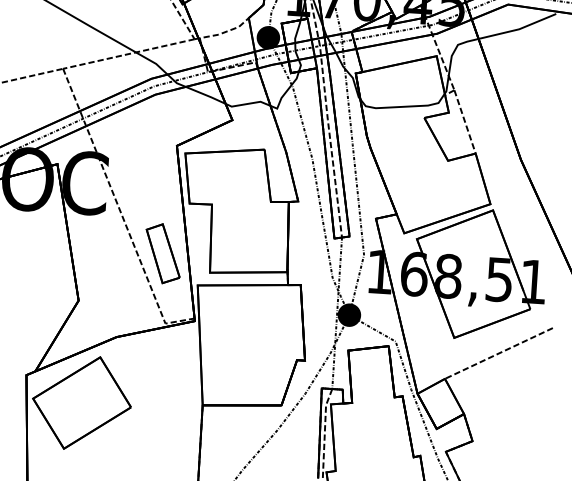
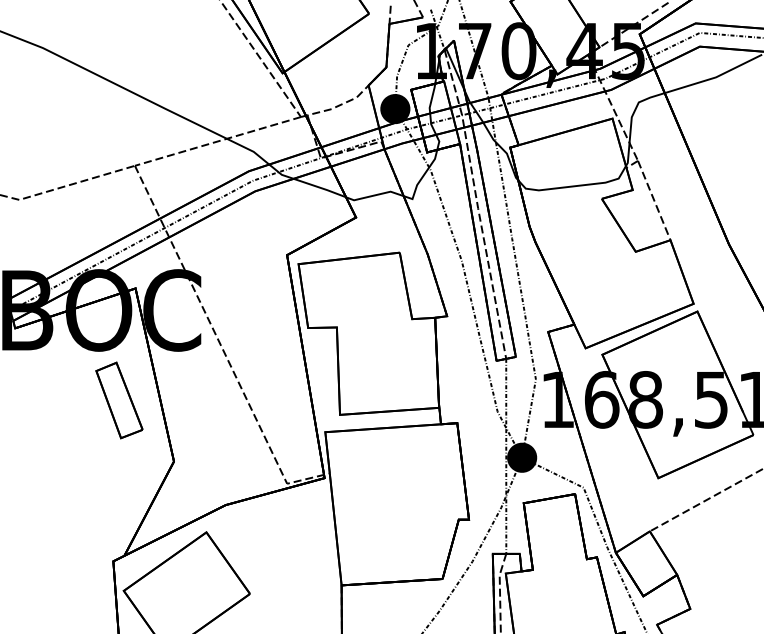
part: (163, 253) -> (119, 400), moved

